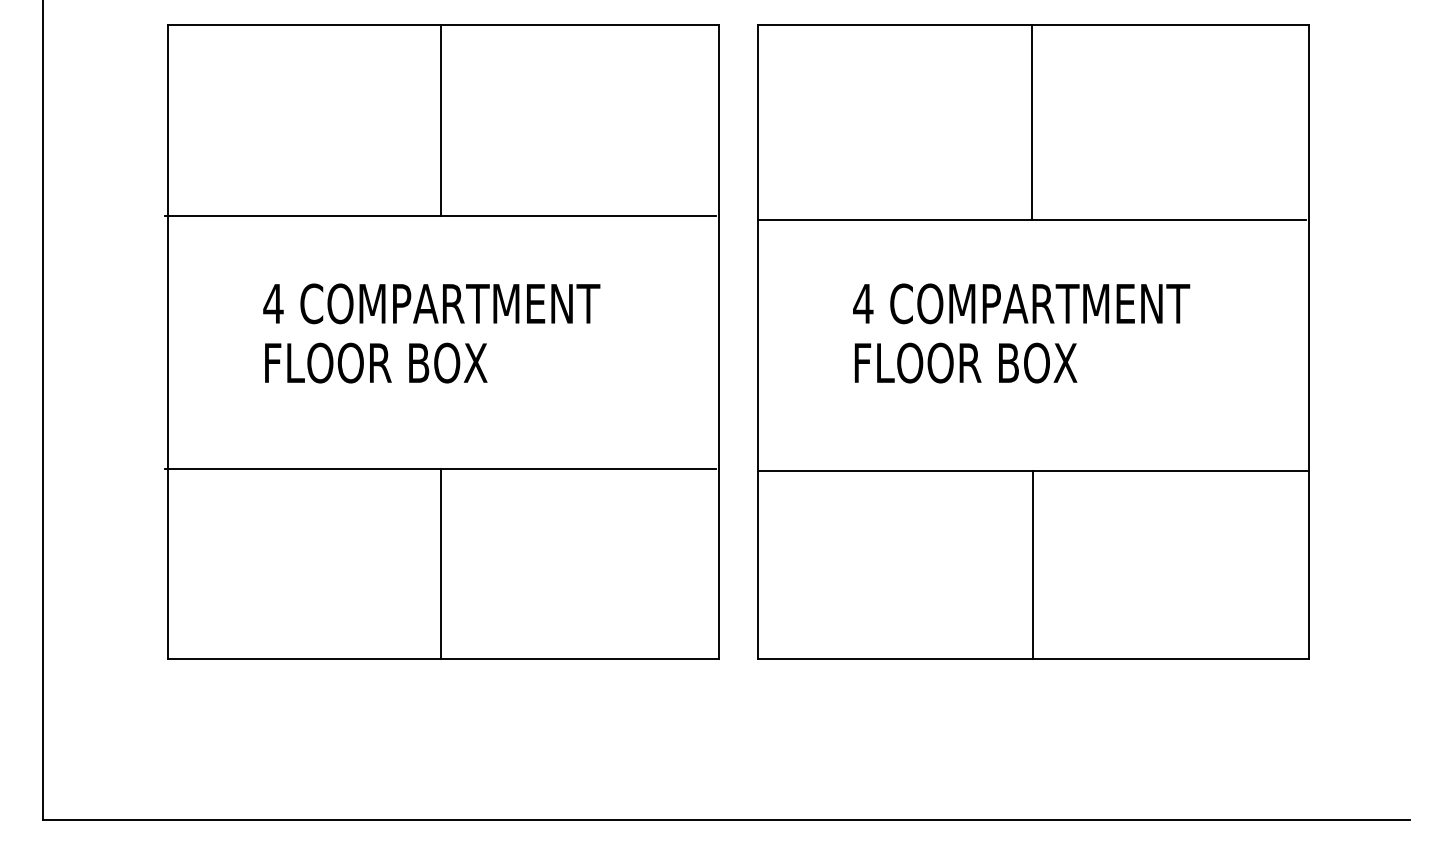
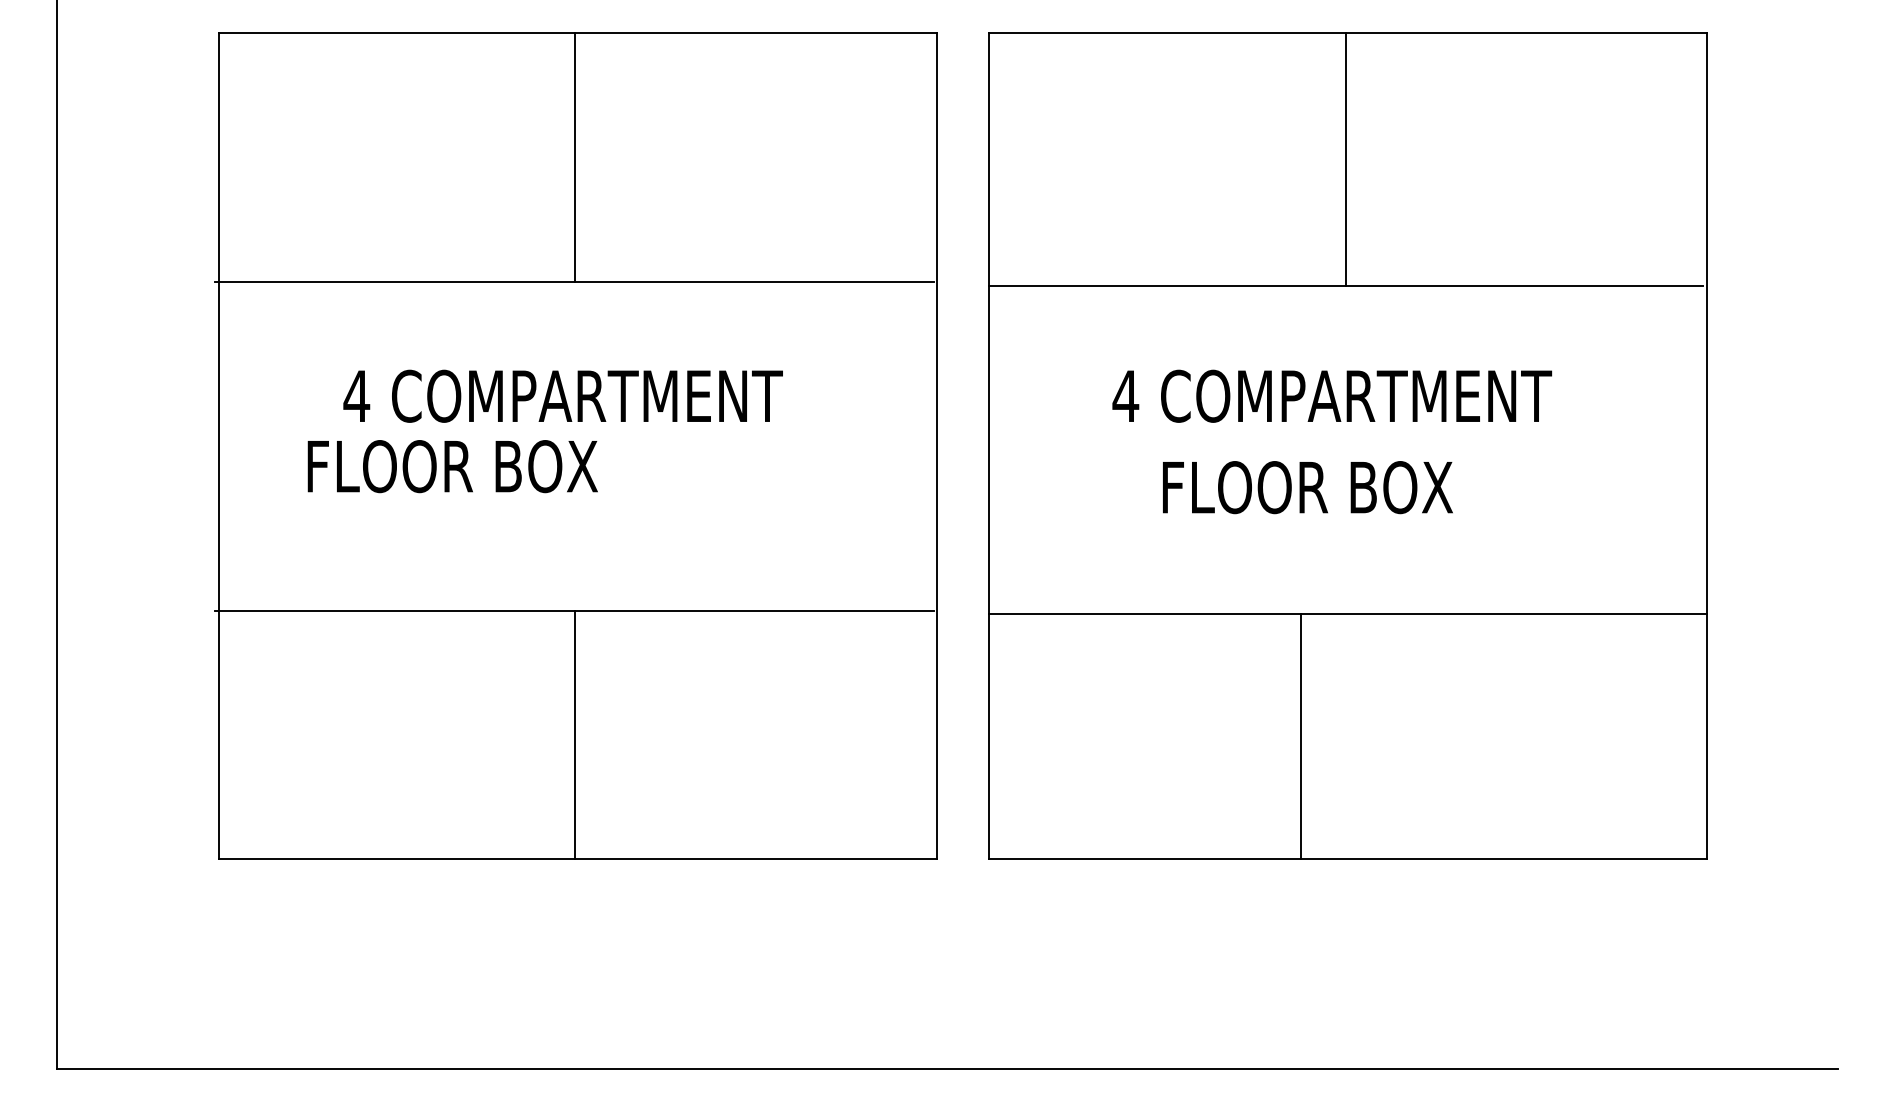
text: (376, 363) -> (452, 466), moved
text: (965, 363) -> (1307, 487), moved
line: (1033, 564) -> (1300, 736), moved

